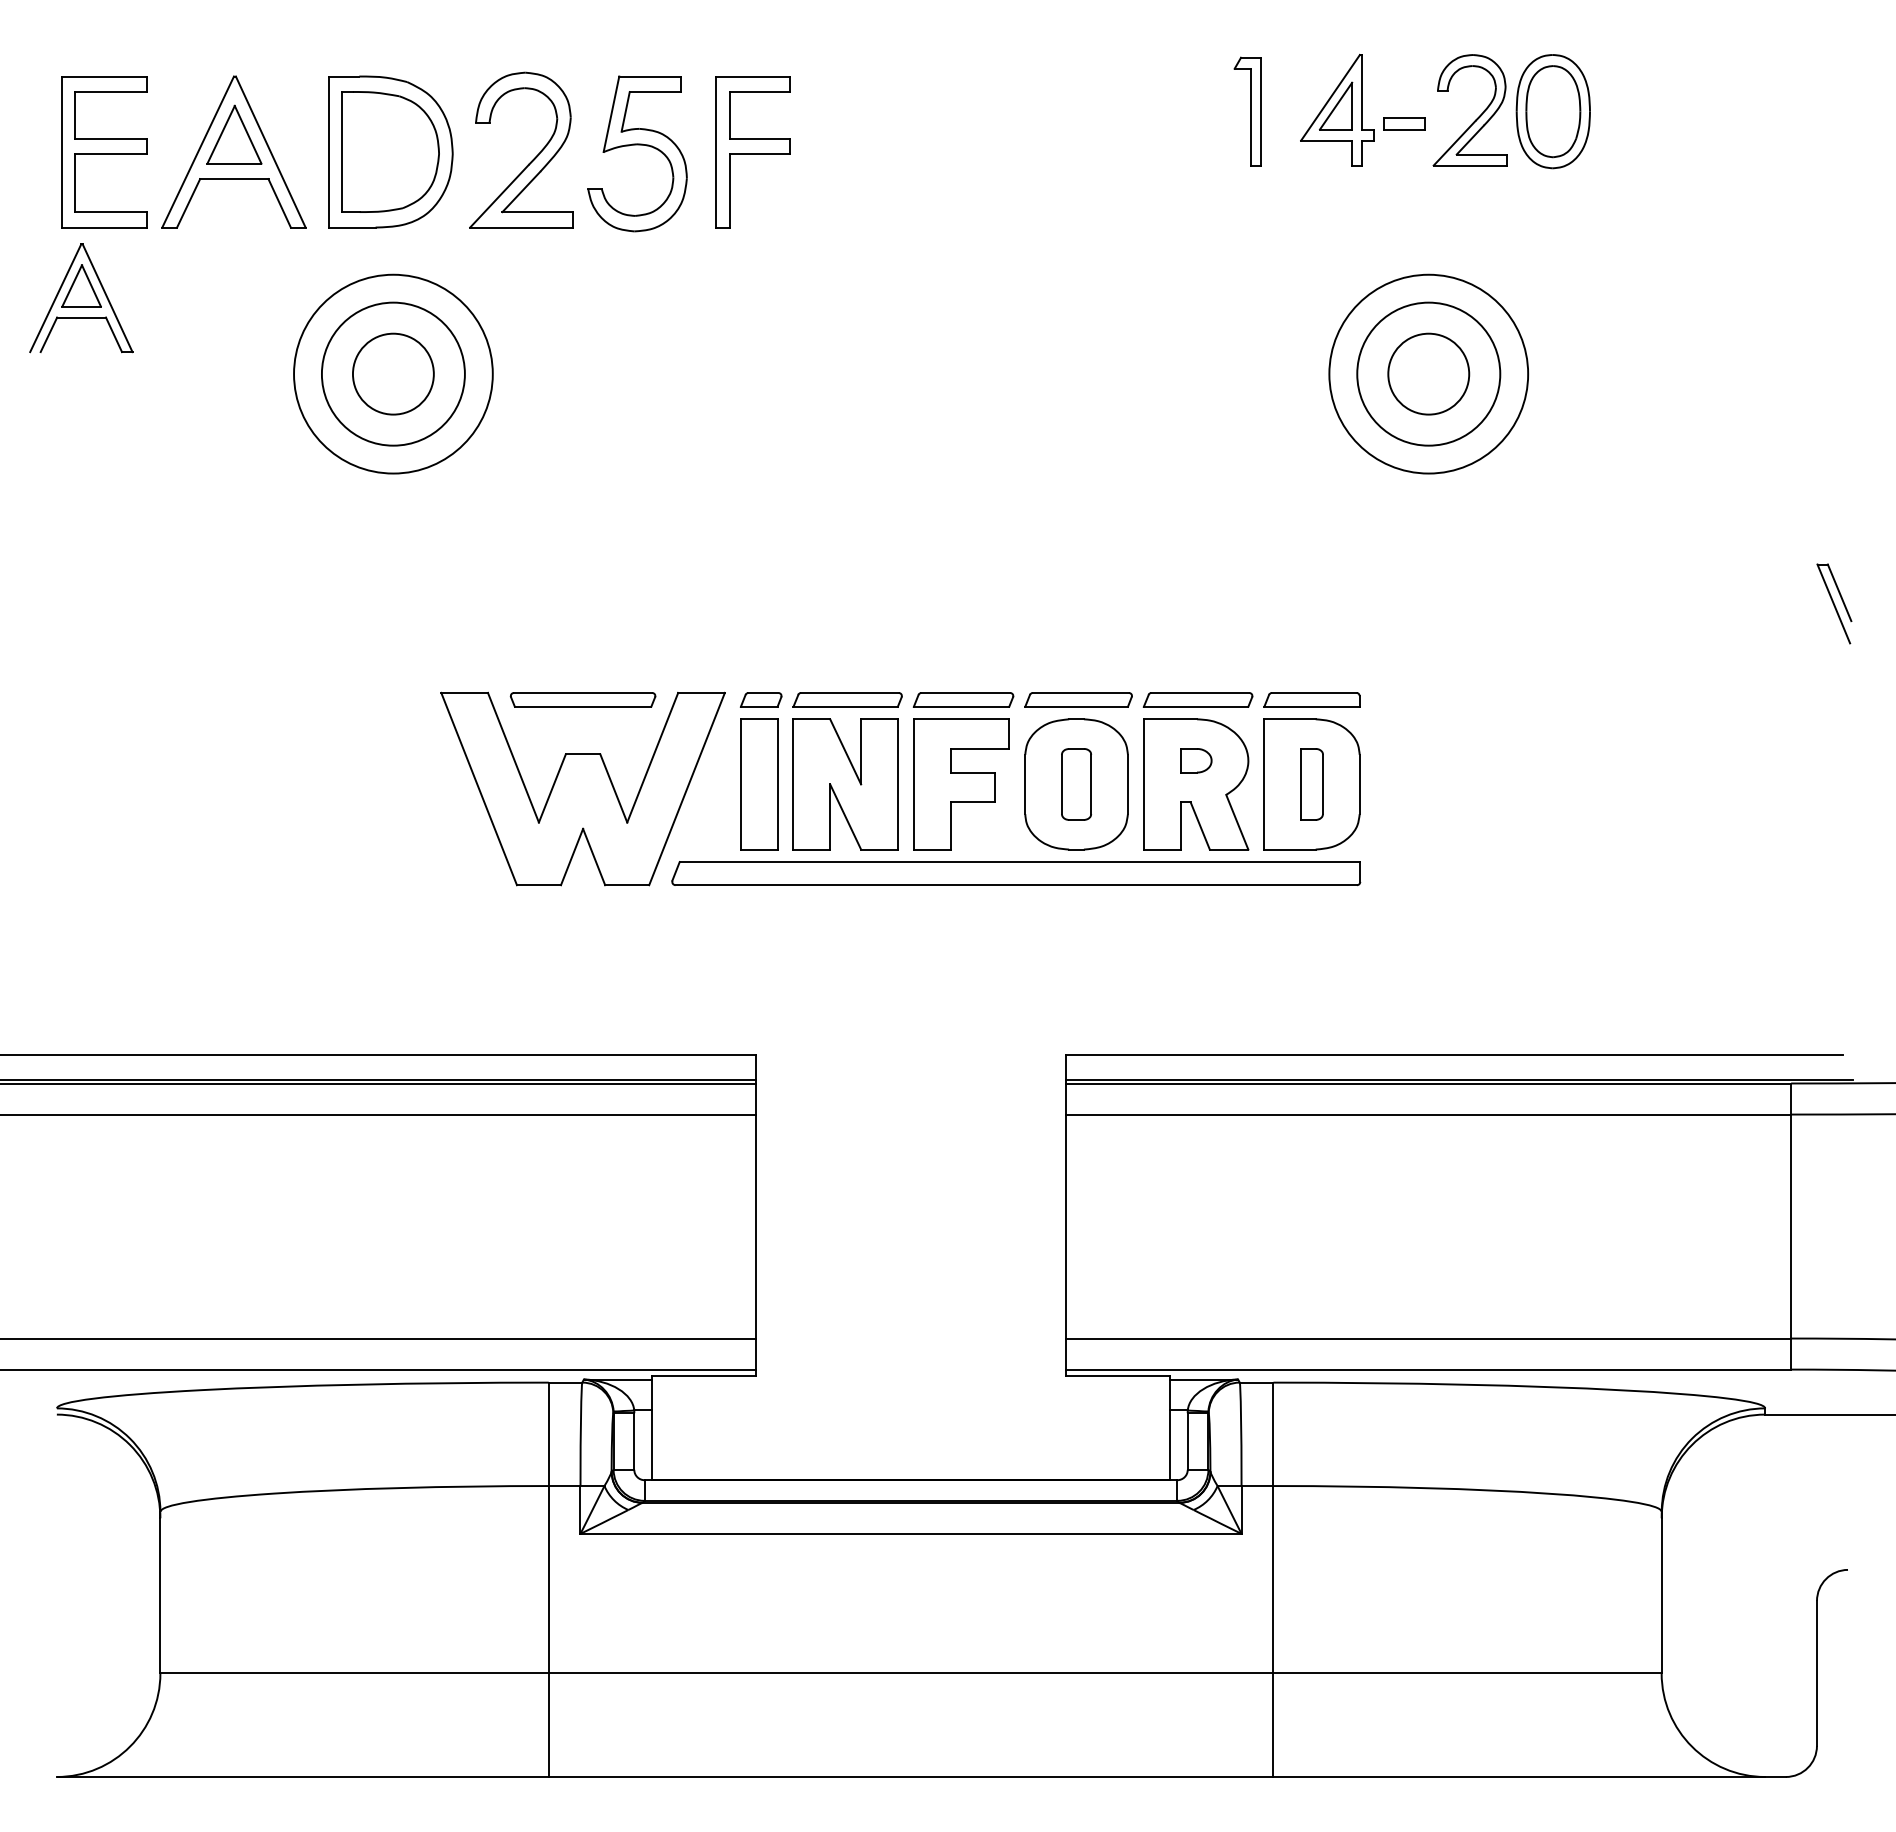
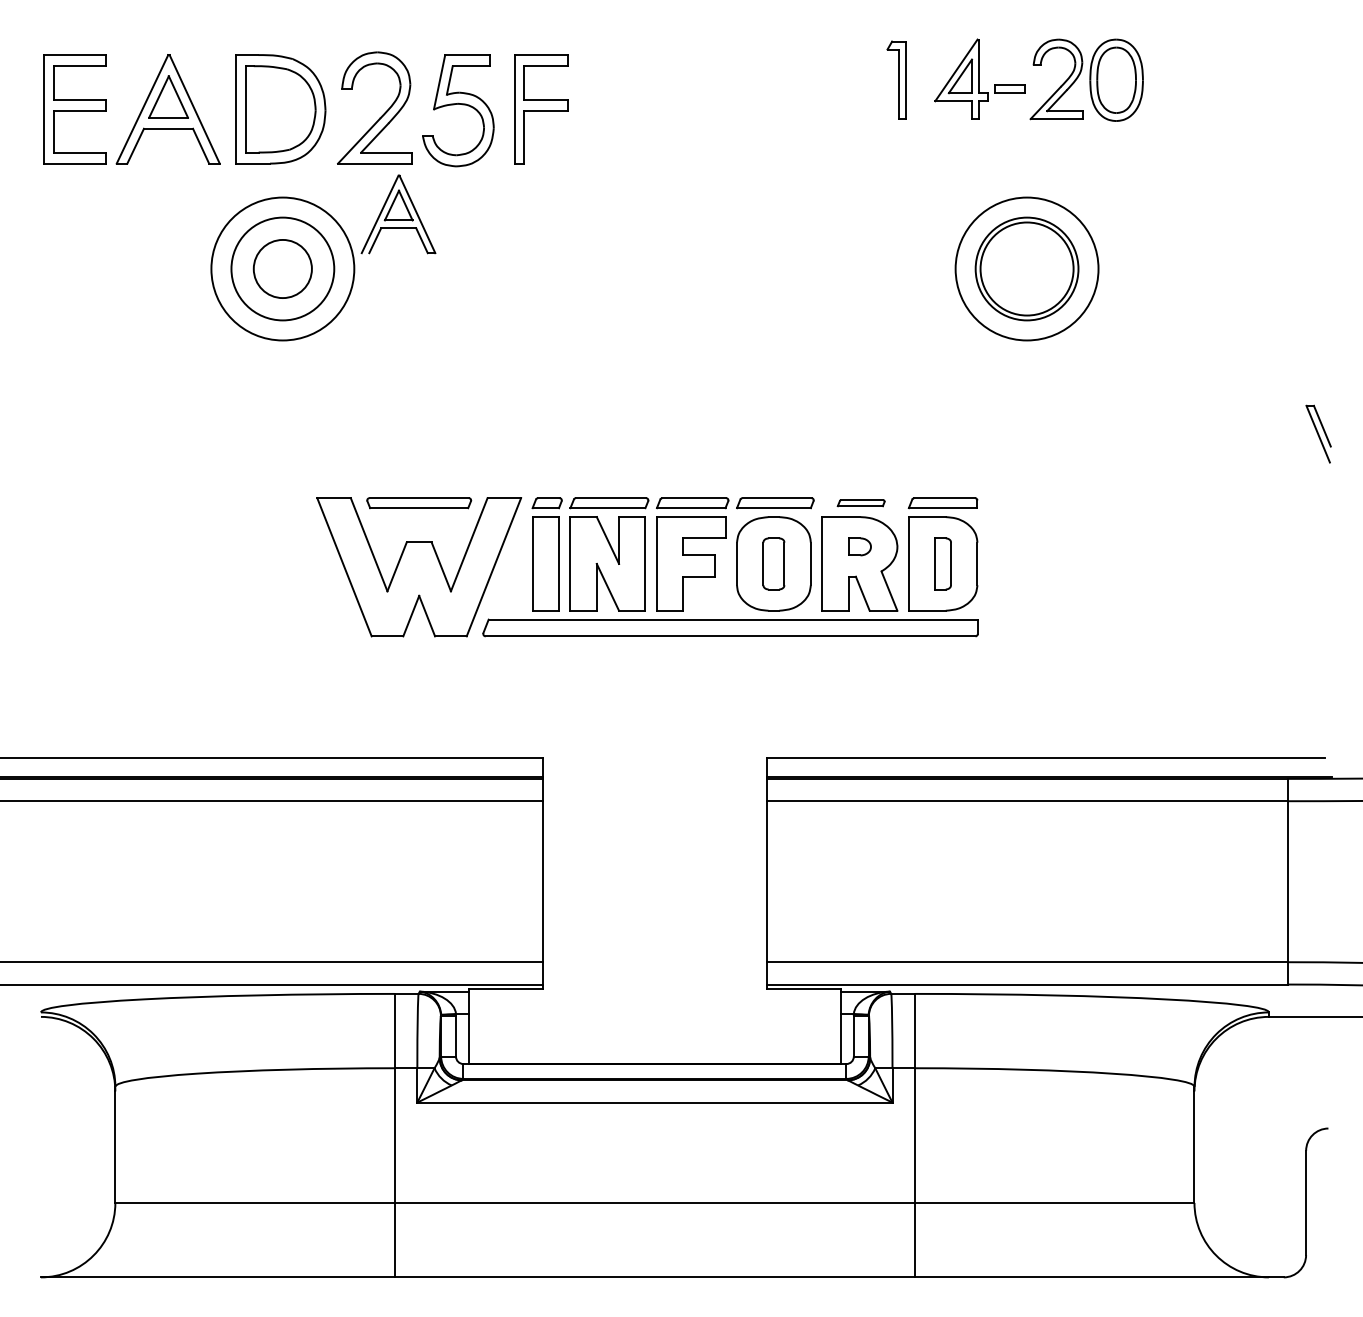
part: (81, 298) -> (398, 214), moved
circle: (1428, 373) -> (1026, 268), size x1.6
part: (1197, 699) -> (860, 502), size x0.6

